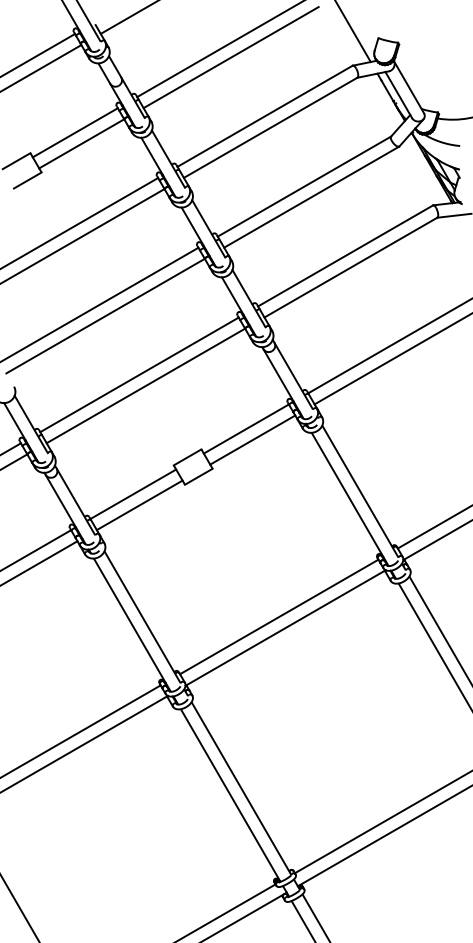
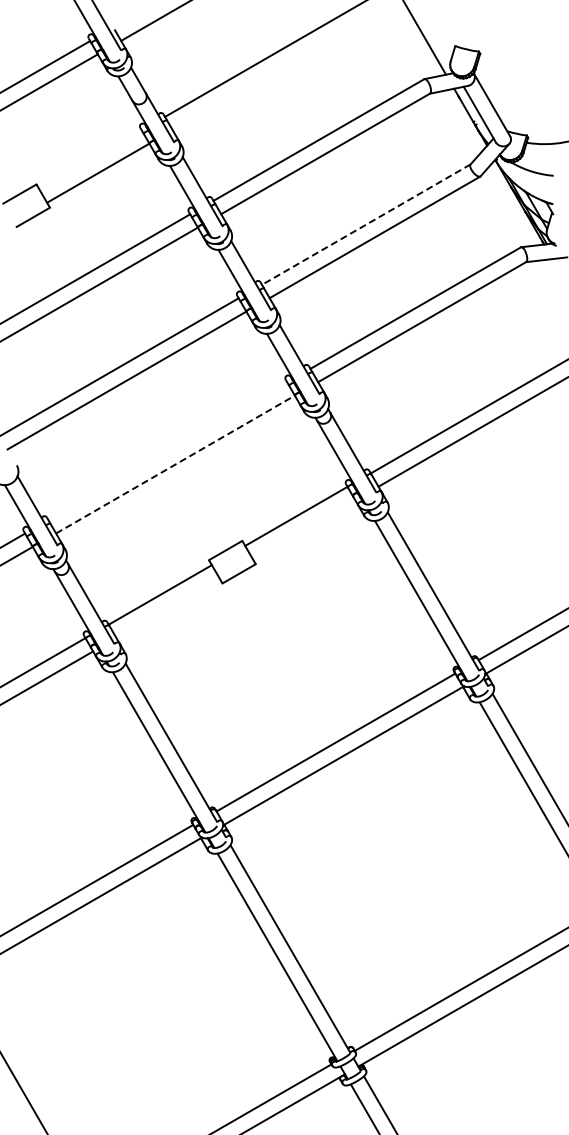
line: (230, 57) -> (277, 69), removed
line: (75, 132) -> (90, 159), removed
line: (303, 186) -> (365, 224), solid -> dashed
line: (139, 375) -> (167, 451), removed
line: (145, 385) -> (175, 464), solid -> dashed
line: (252, 439) -> (303, 529), removed
line: (139, 505) -> (167, 608), removed

